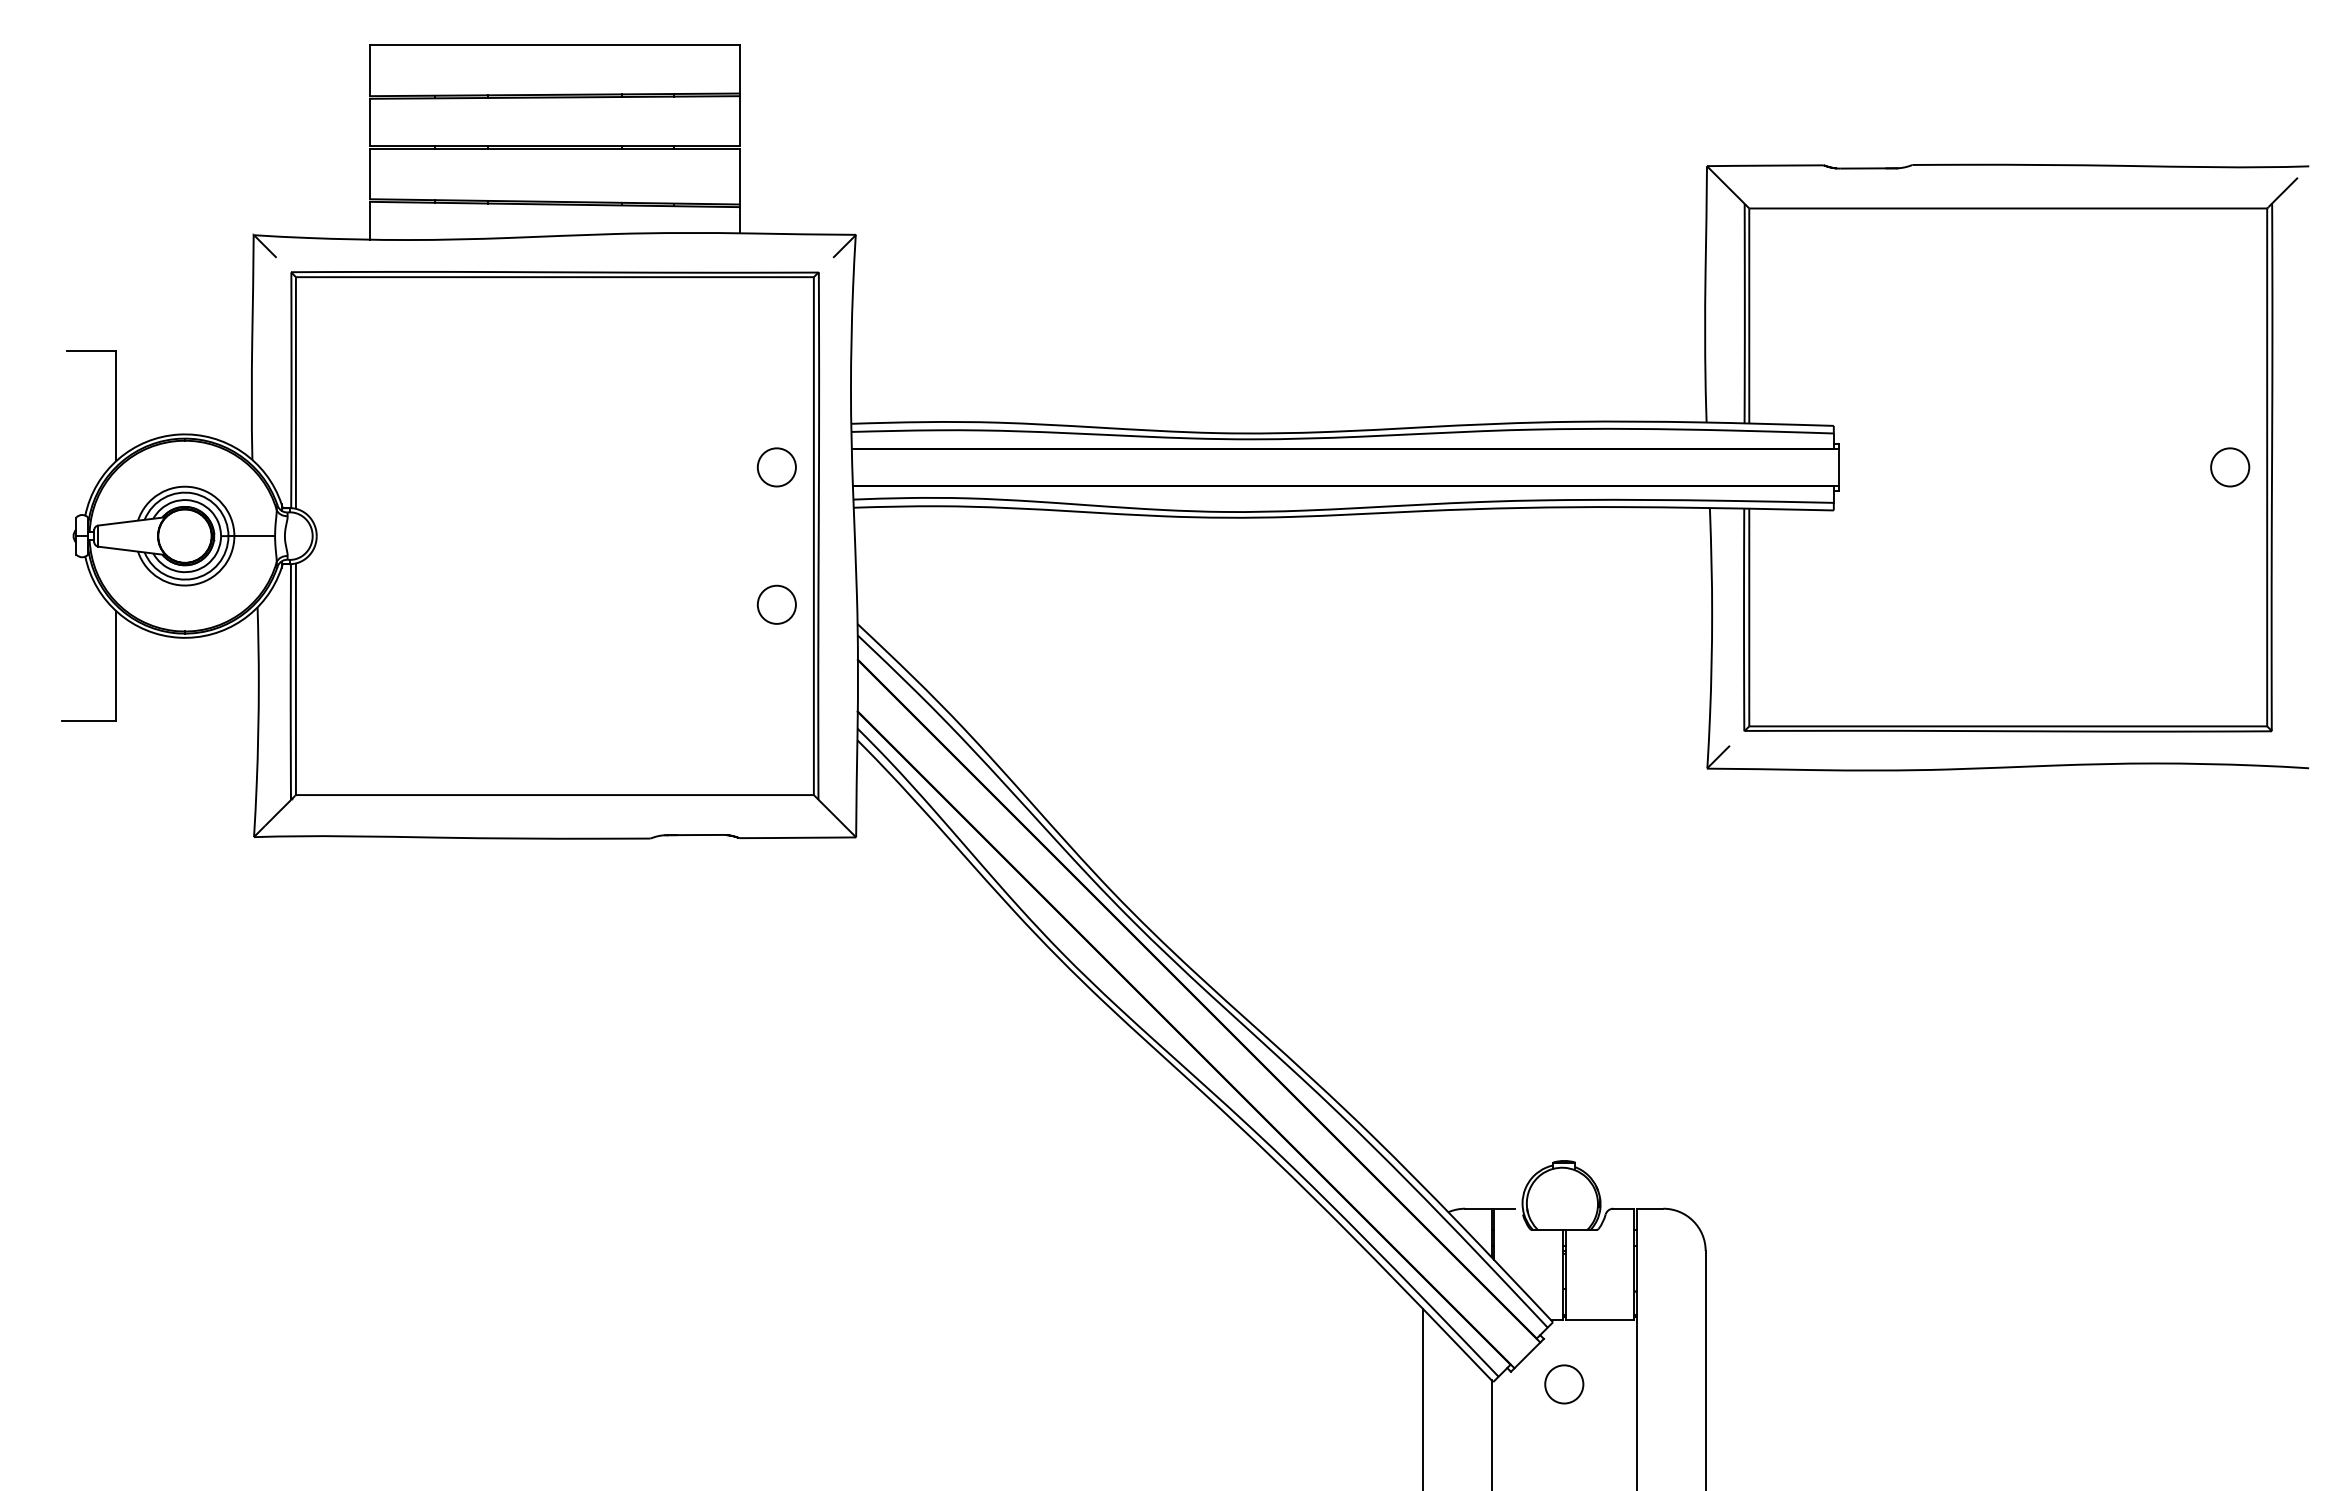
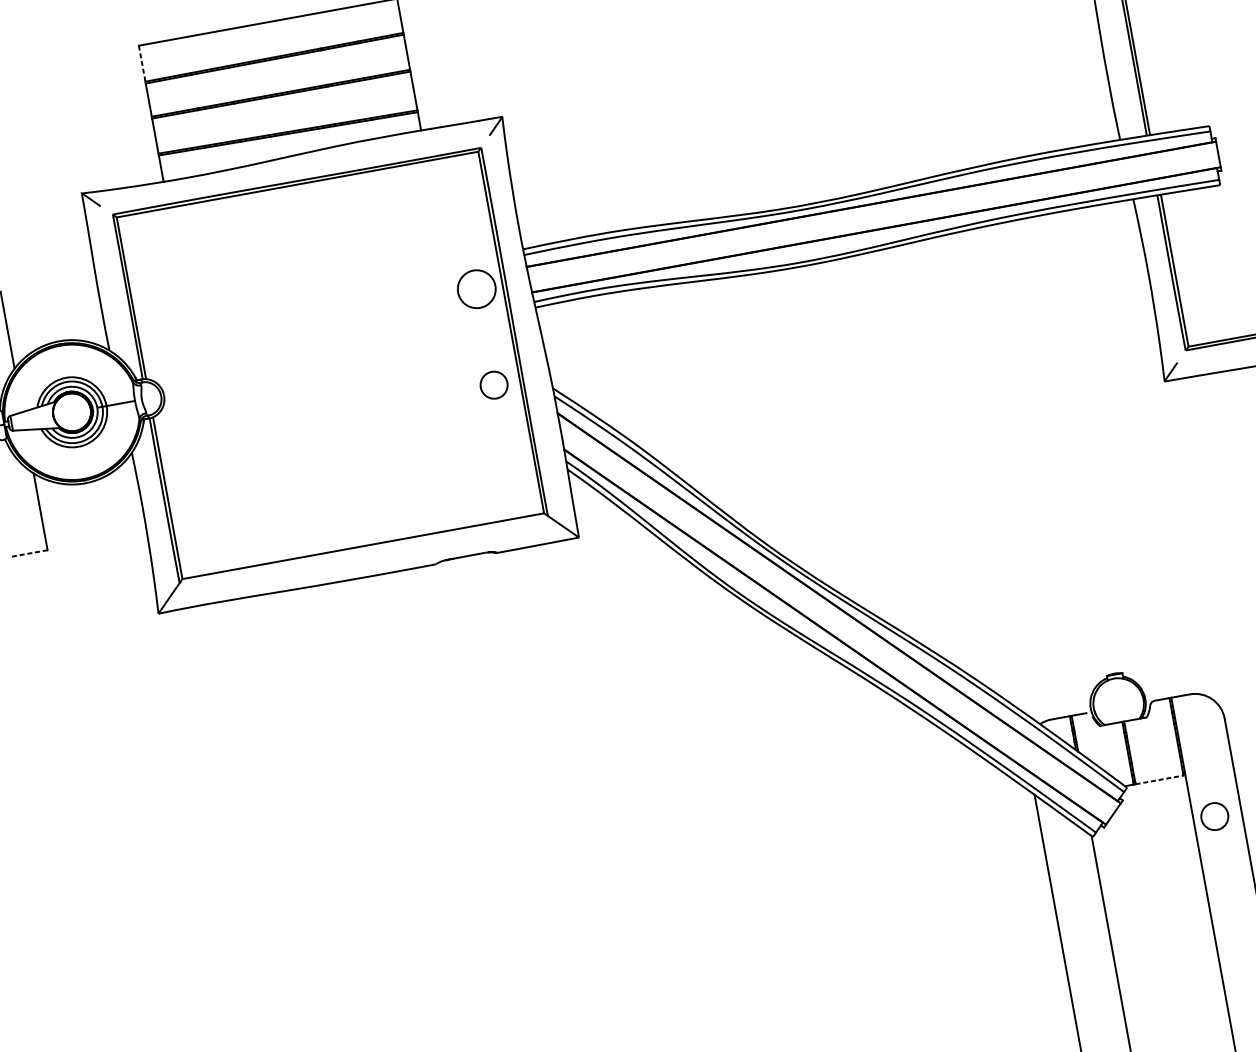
line: (369, 70) -> (141, 63), solid -> dashed
circle: (776, 467) -> (476, 289), size x1.4
line: (88, 721) -> (28, 554), solid -> dashed
line: (1600, 1319) -> (1159, 779), solid -> dashed
circle: (1564, 1384) -> (1214, 816), moved

